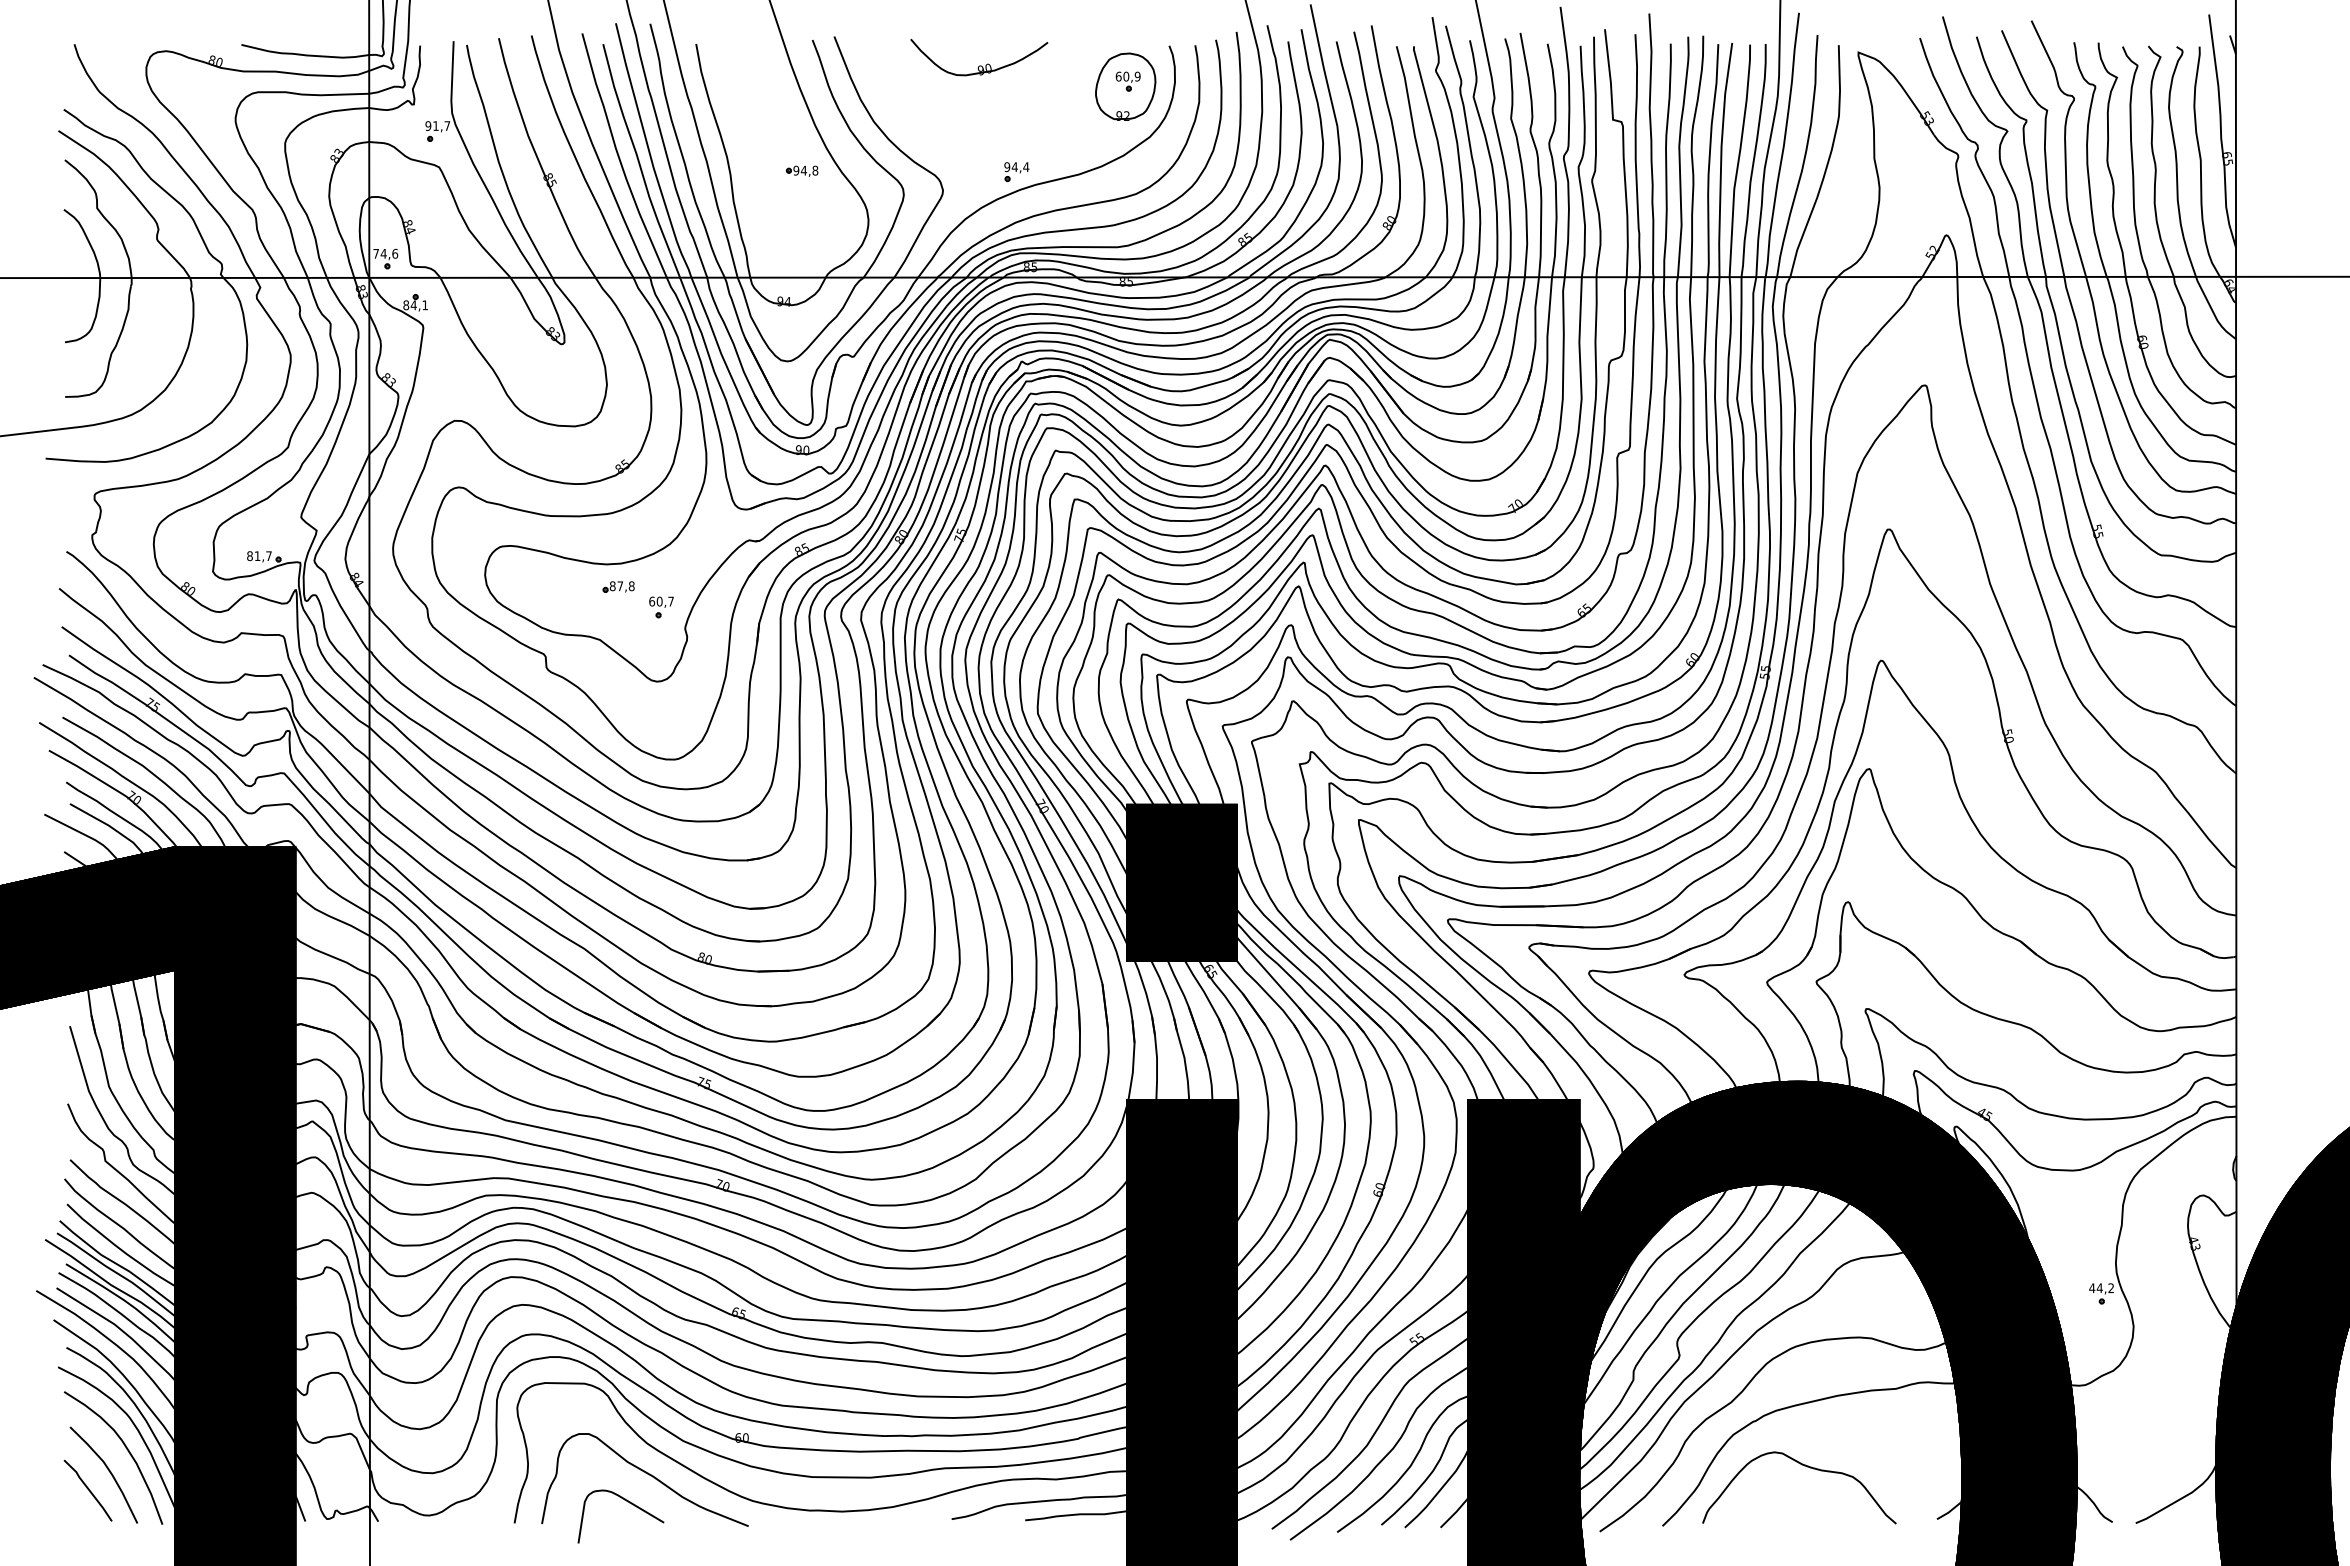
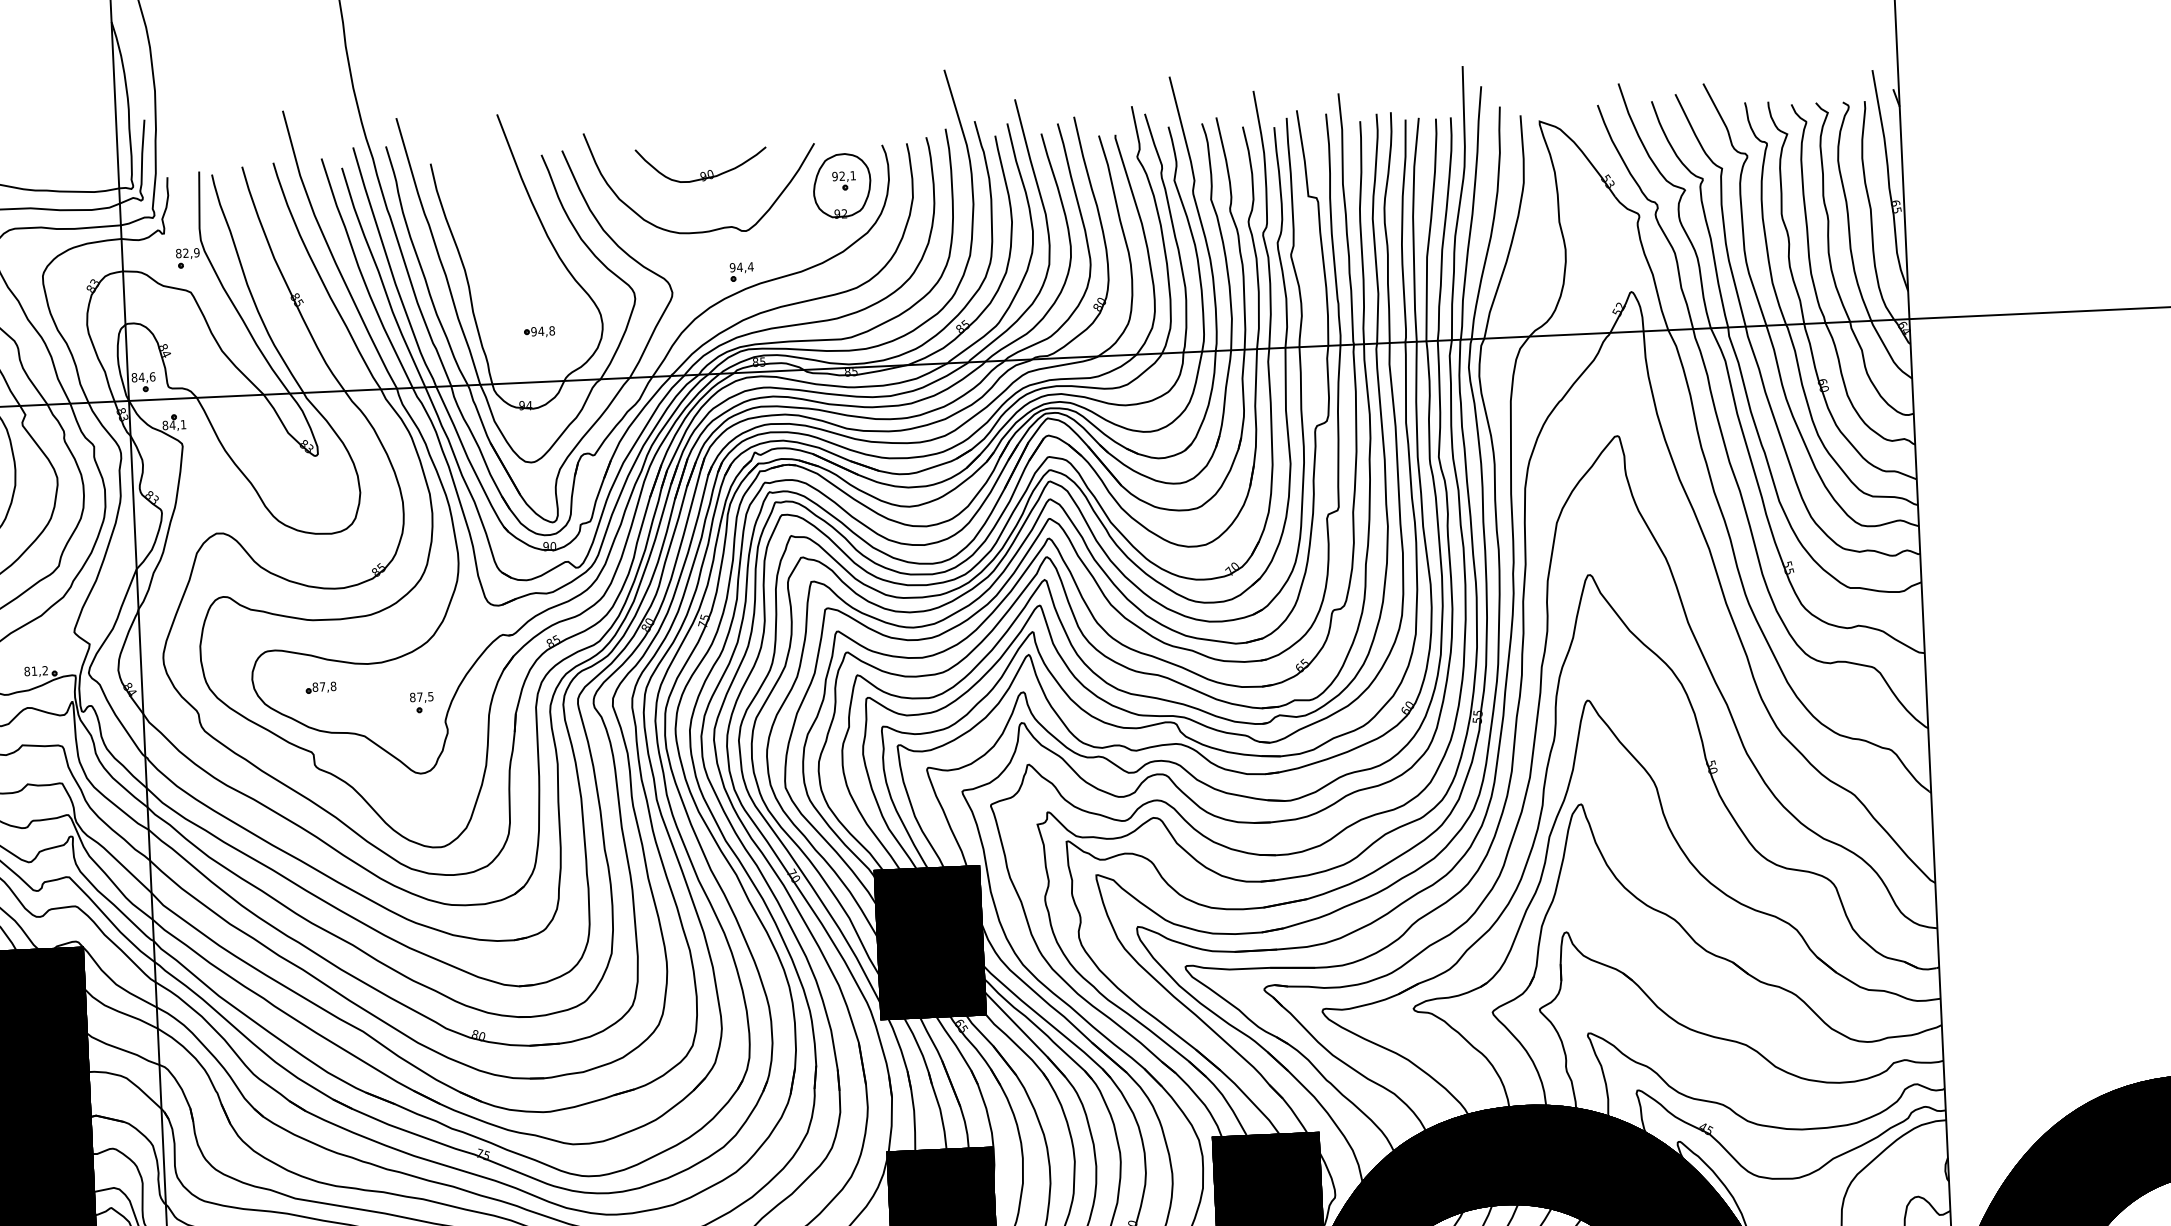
text: (1127, 76) -> (843, 176), 60,9 -> 92,1
text: (437, 125) -> (187, 252), 91,7 -> 82,9
curve: (986, 126) -> (711, 229), added
part: (801, 170) -> (538, 331), moved
text: (376, 253) -> (134, 377), 74,6 -> 84,6
text: (268, 555) -> (44, 670), 81,7 -> 81,2
part: (618, 586) -> (320, 687), moved
text: (661, 601) -> (421, 696), 60,7 -> 87,5

